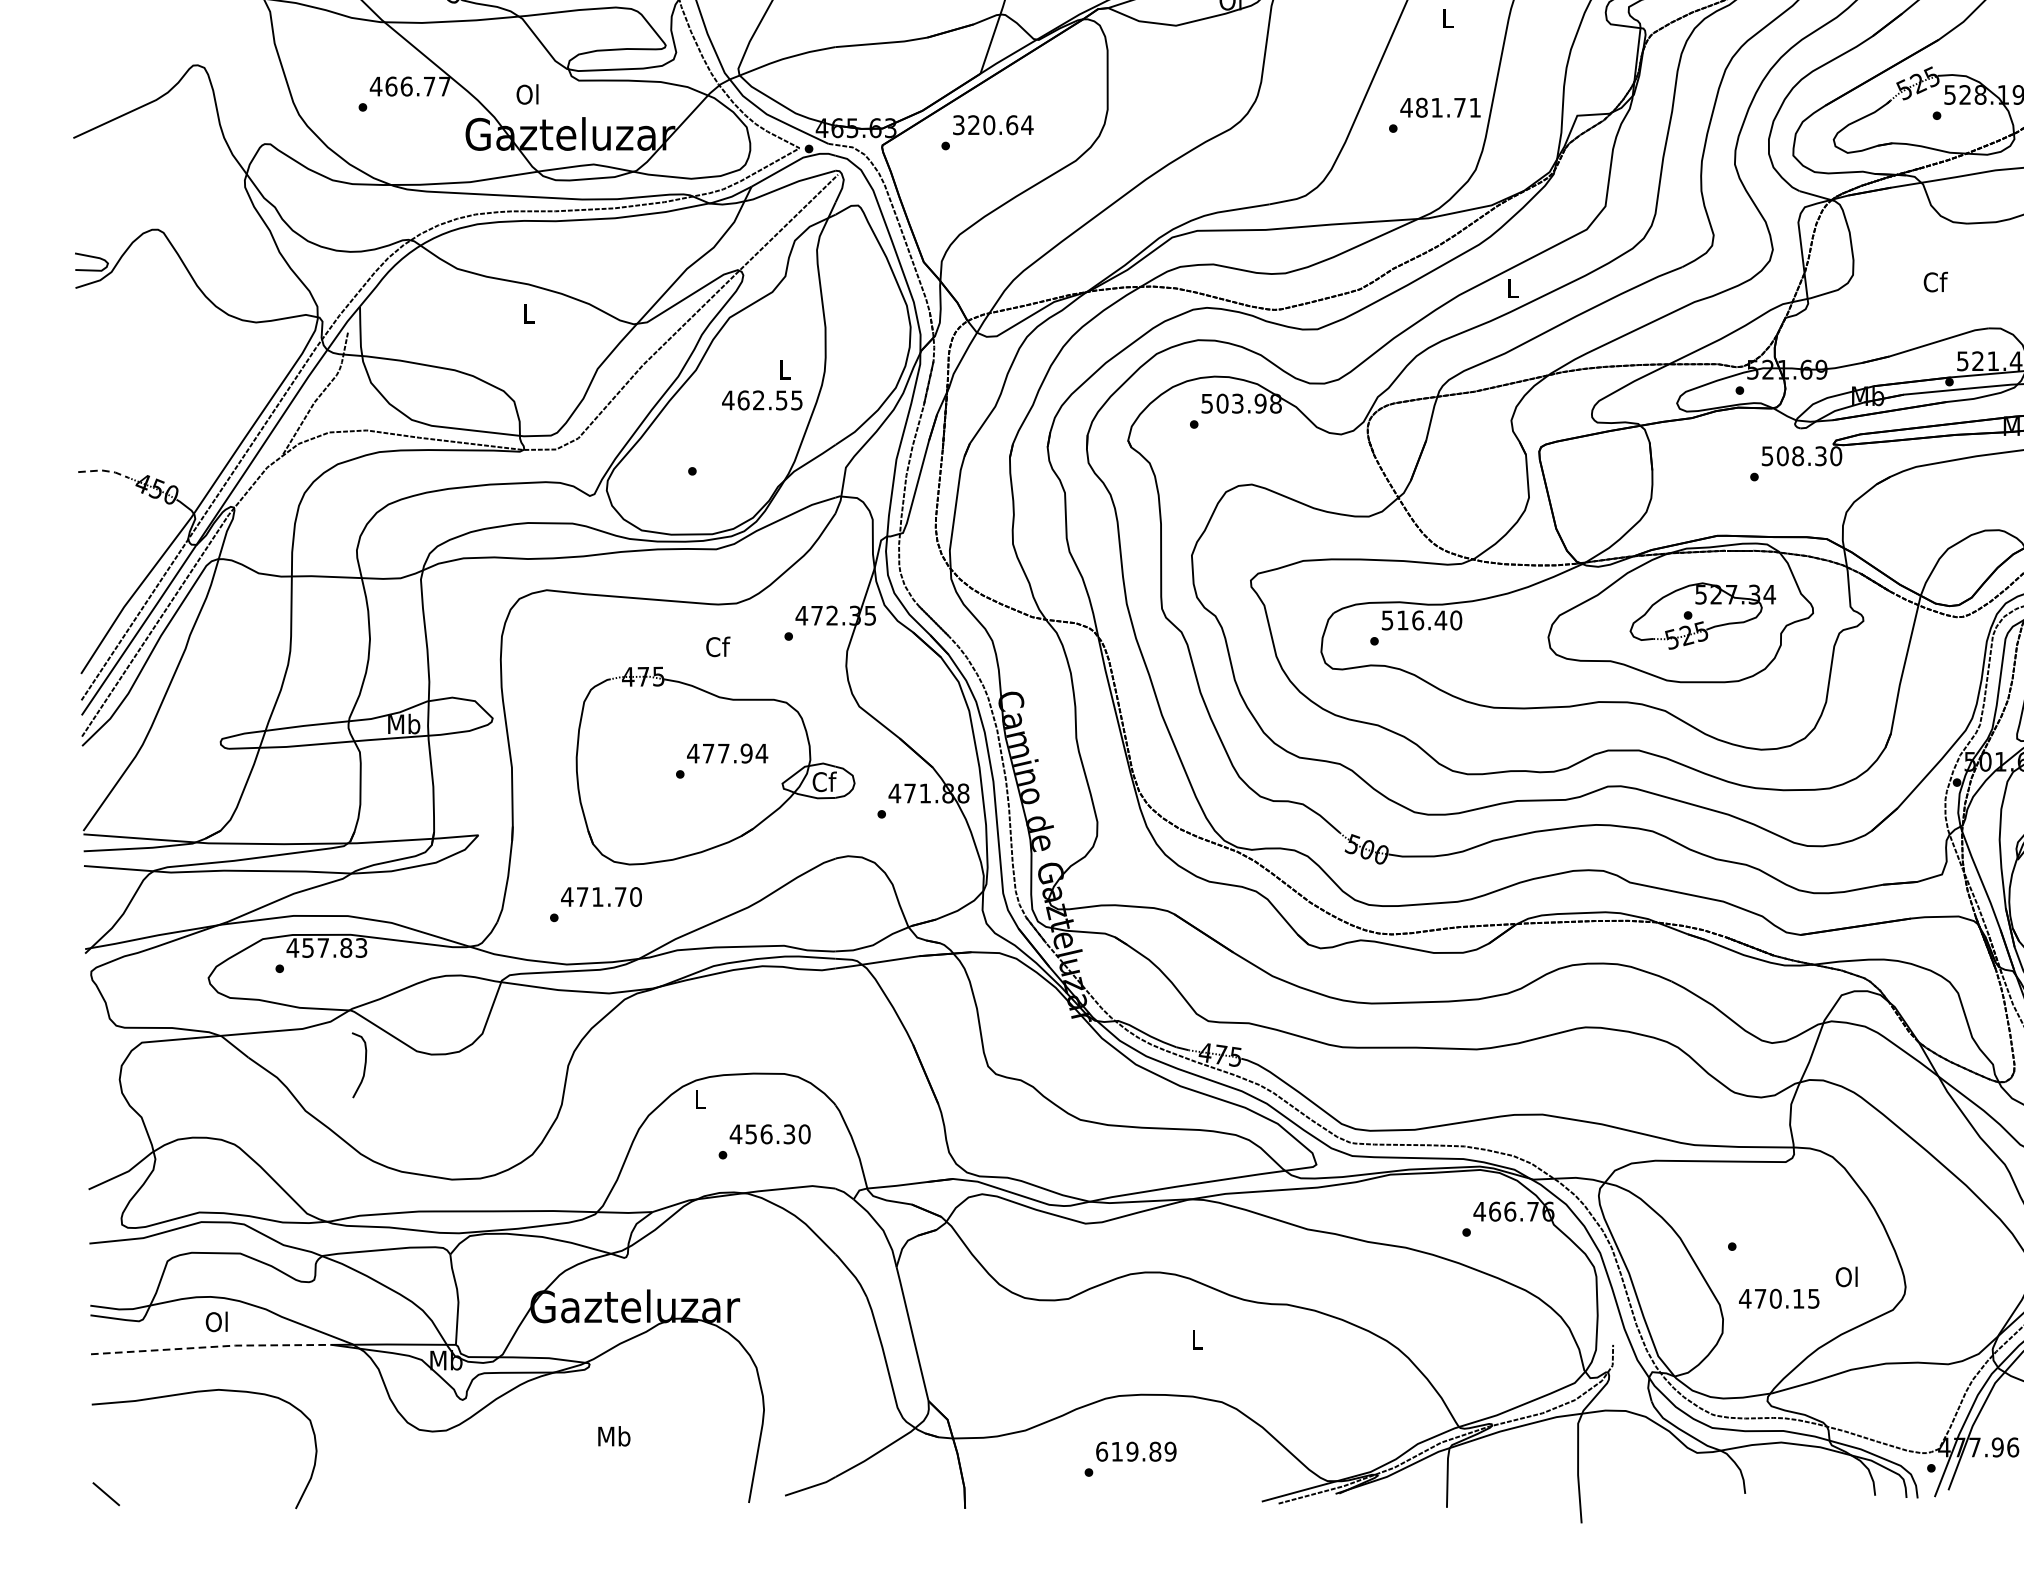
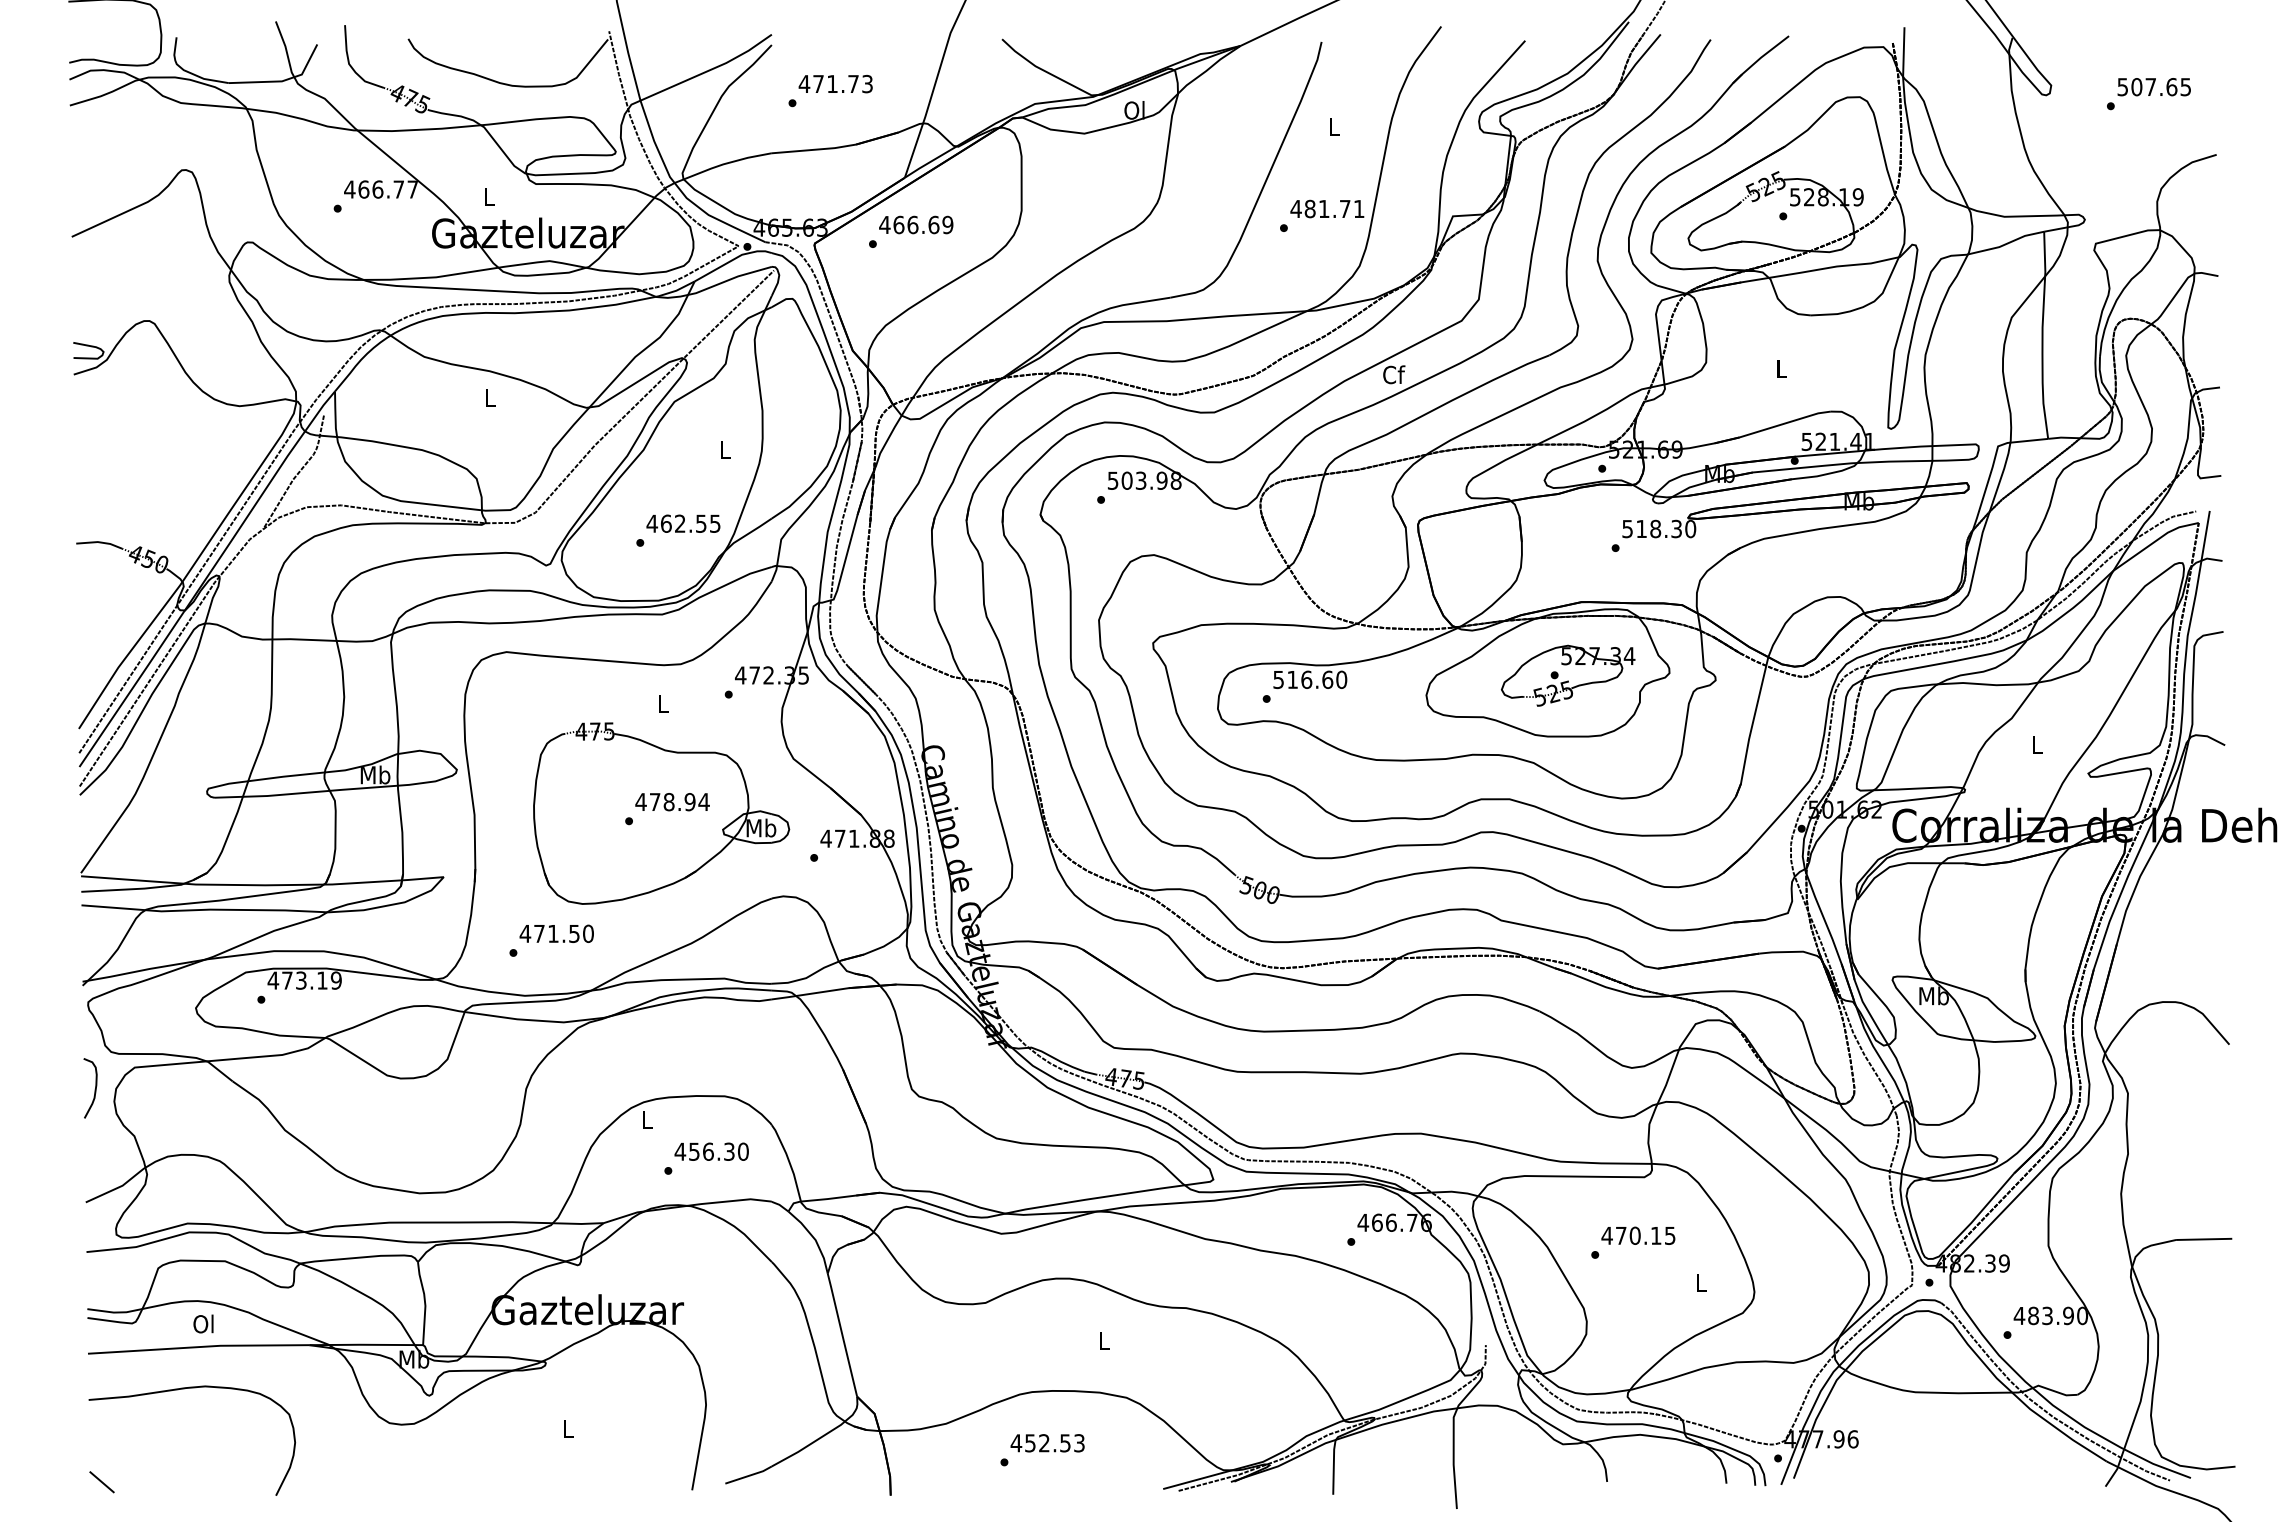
text: (527, 94) -> (488, 196), Ol -> L
text: (993, 124) -> (916, 224), 320.64 -> 466.69
text: (1936, 281) -> (1782, 368), Cf -> L
text: (1513, 287) -> (1394, 374), L -> Cf
text: (762, 400) -> (683, 523), moved
text: (1782, 455) -> (1641, 528), 508.30 -> 518.30
line: (103, 470) -> (99, 542), dashed -> solid
text: (1440, 620) -> (1327, 679), 516.40 -> 516.60
text: (718, 646) -> (664, 703), Cf -> L
text: (723, 754) -> (668, 802), 477.94 -> 478.94
text: (824, 781) -> (761, 827), Cf -> Mb
text: (620, 897) -> (574, 934), 471.70 -> 471.50
text: (334, 947) -> (311, 980), 457.83 -> 473.19
curve: (363, 1066) -> (94, 1089), moved
text: (1846, 1276) -> (1700, 1282), Ol -> L
text: (1779, 1298) -> (1638, 1235), moved
line: (212, 1347) -> (199, 1347), dashed -> solid
text: (614, 1435) -> (568, 1428), Mb -> L
text: (1135, 1452) -> (1047, 1443), 619.89 -> 452.53

